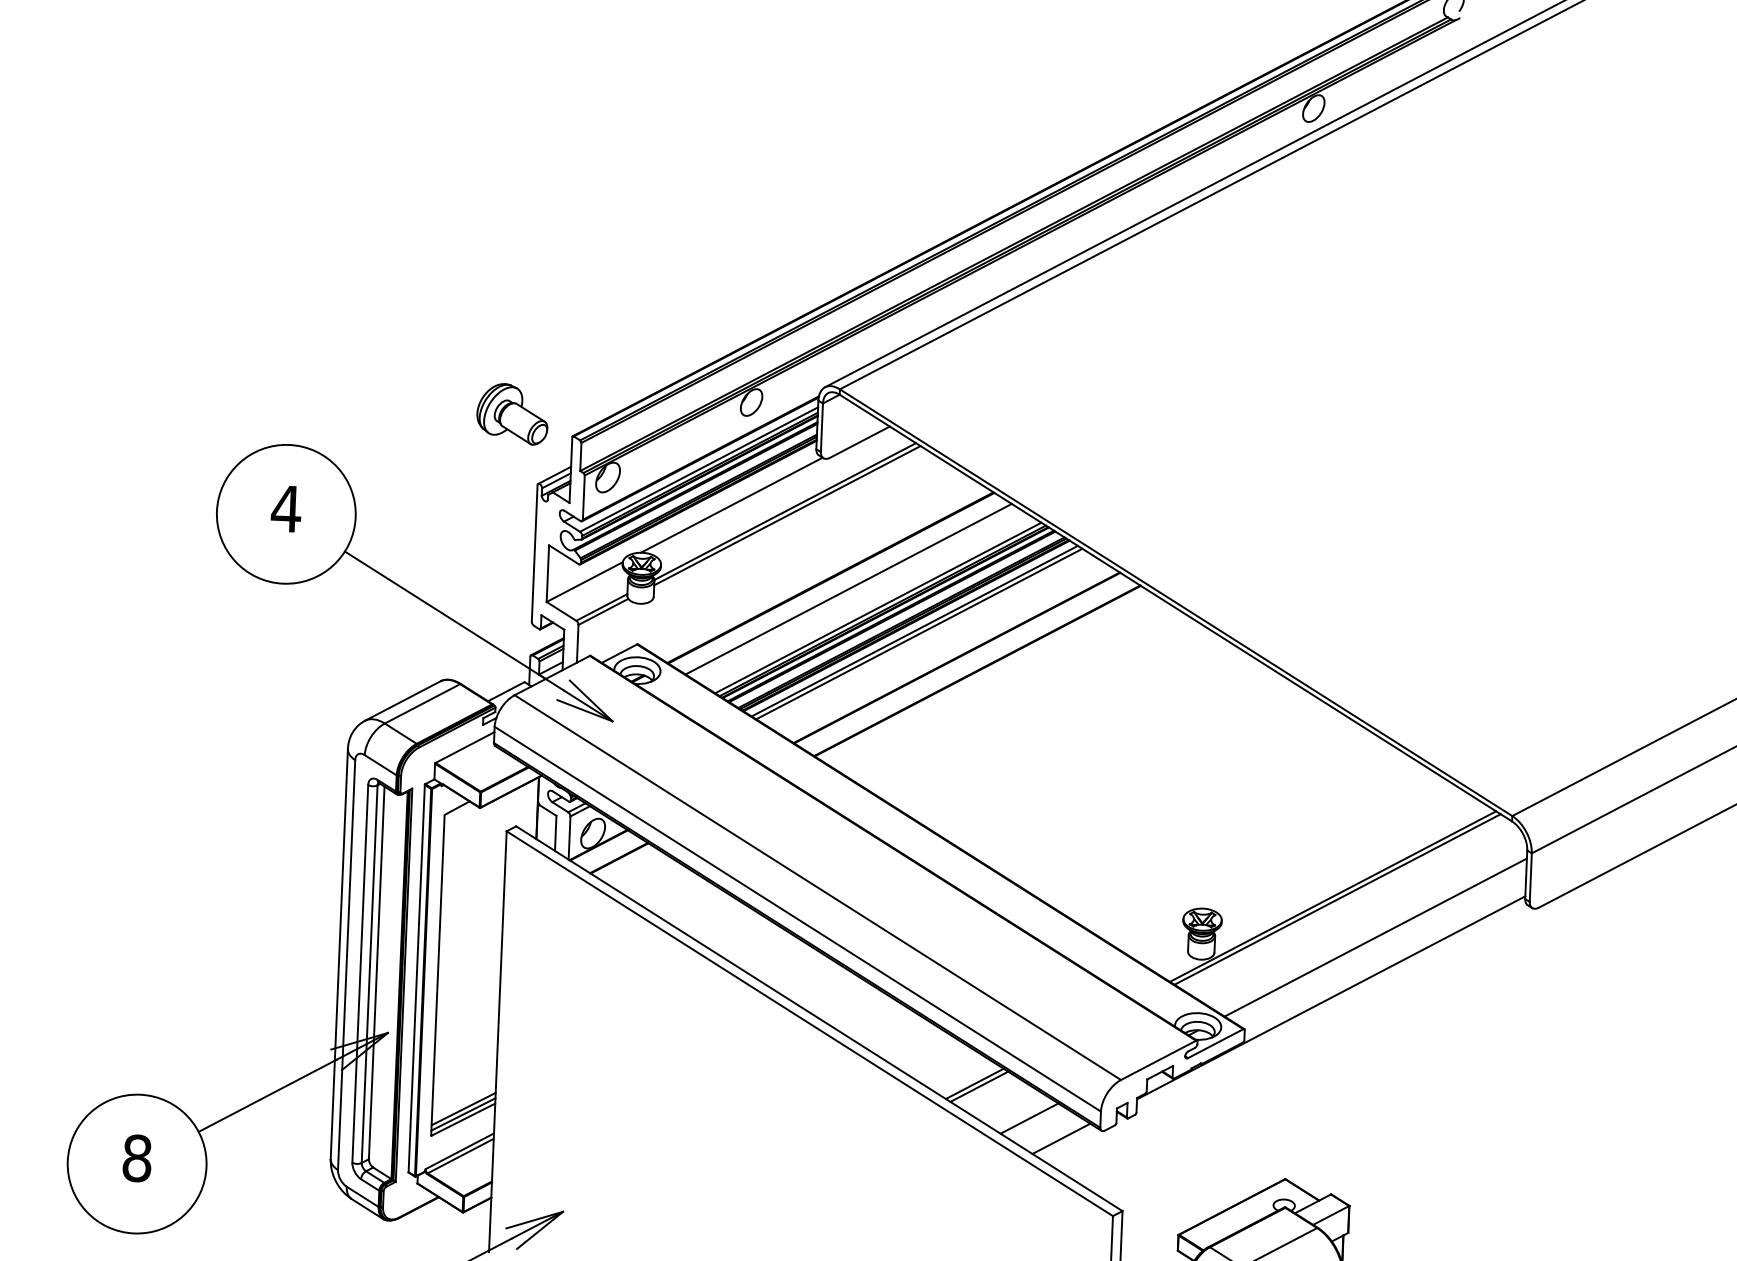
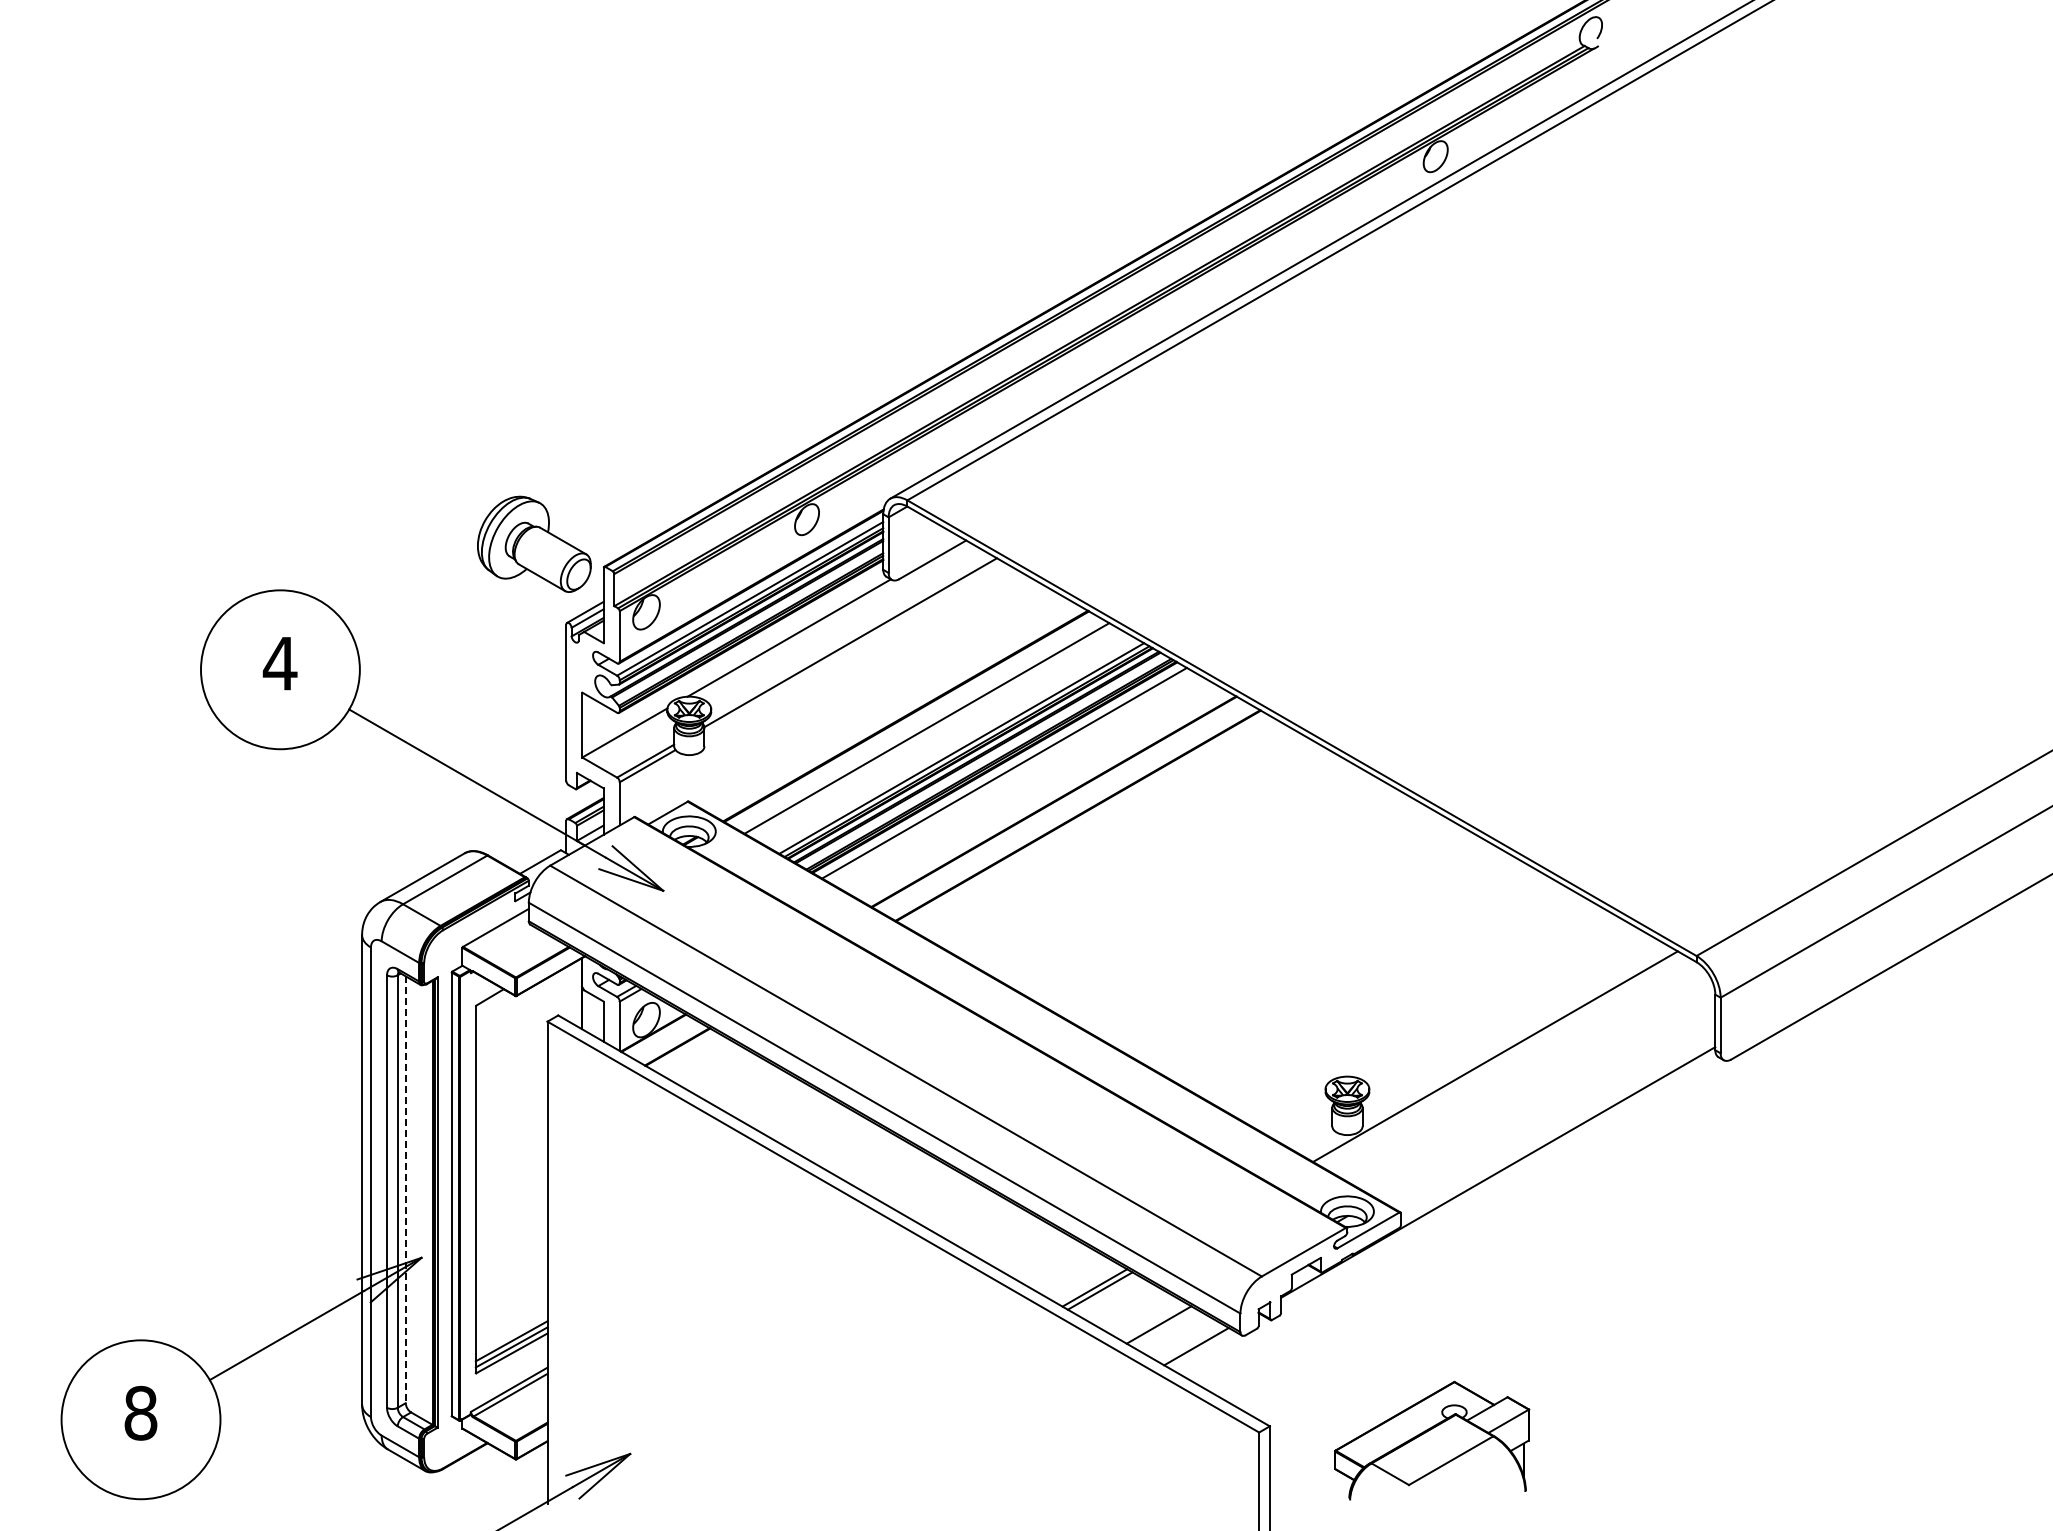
part: (512, 414) -> (534, 544), size x1.4
line: (787, 515) -> (853, 647), removed
line: (918, 634) -> (1009, 776), removed
line: (1337, 899) -> (1500, 1059), removed
line: (1375, 937) -> (1546, 1101), removed
line: (376, 973) -> (405, 1190), solid -> dashed

